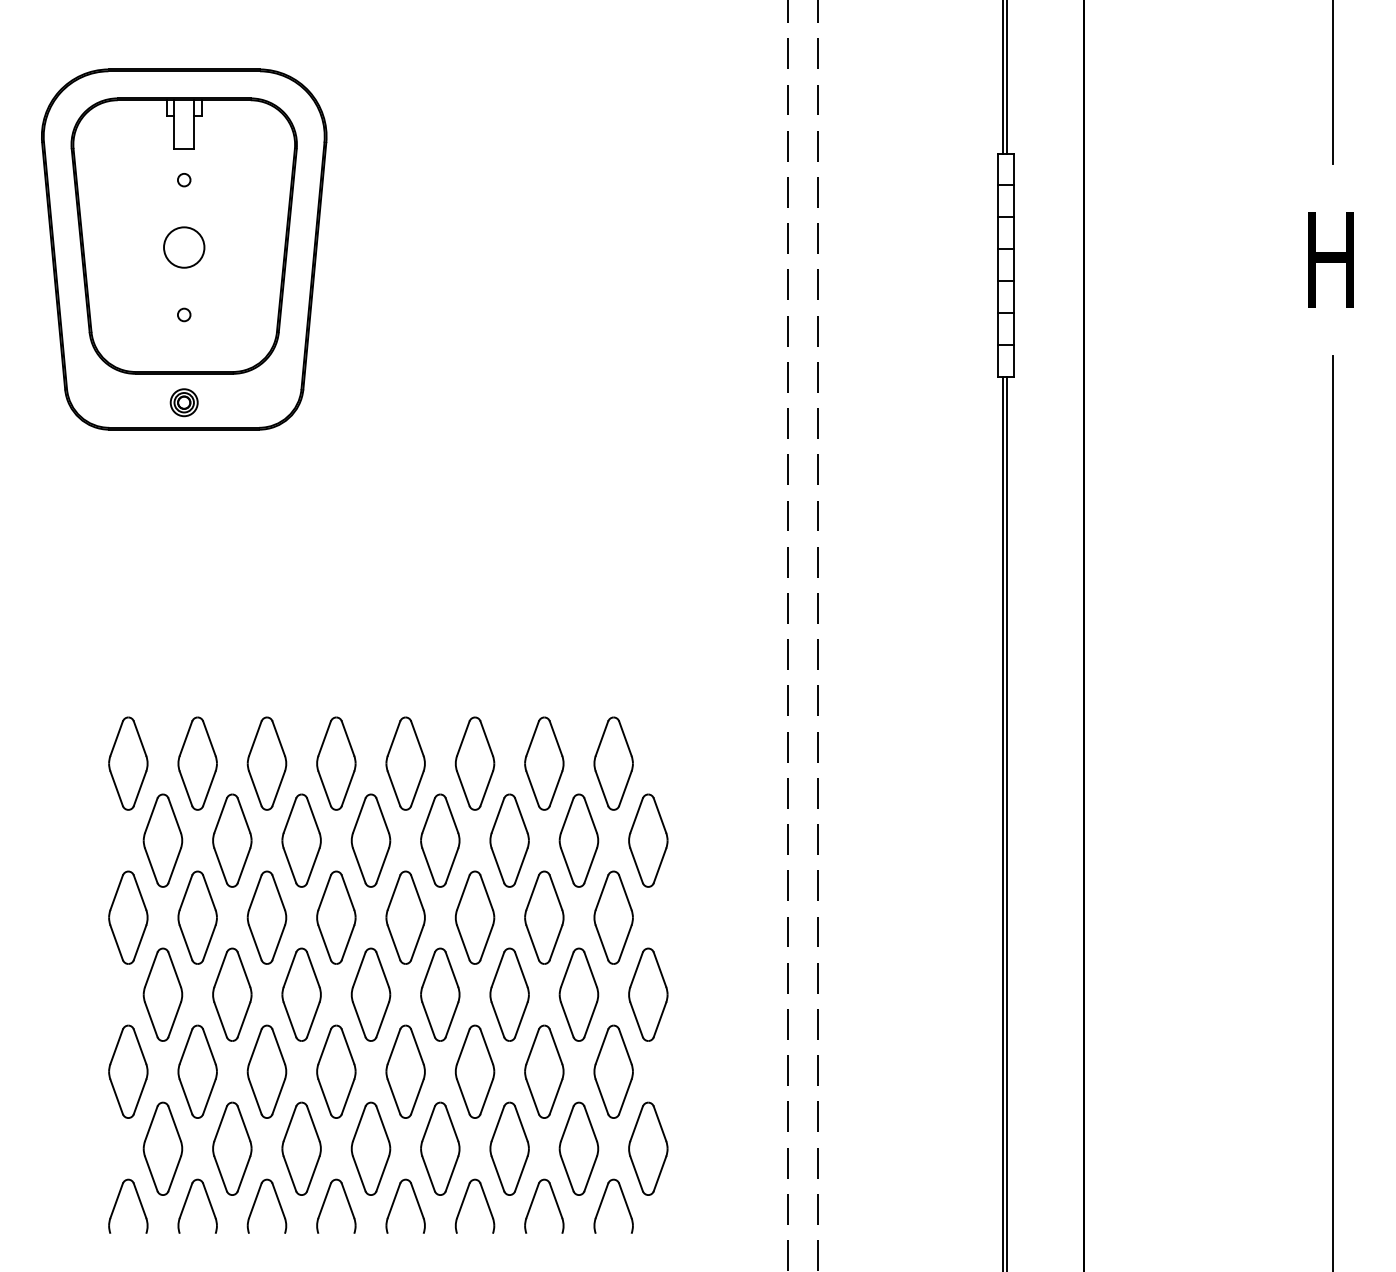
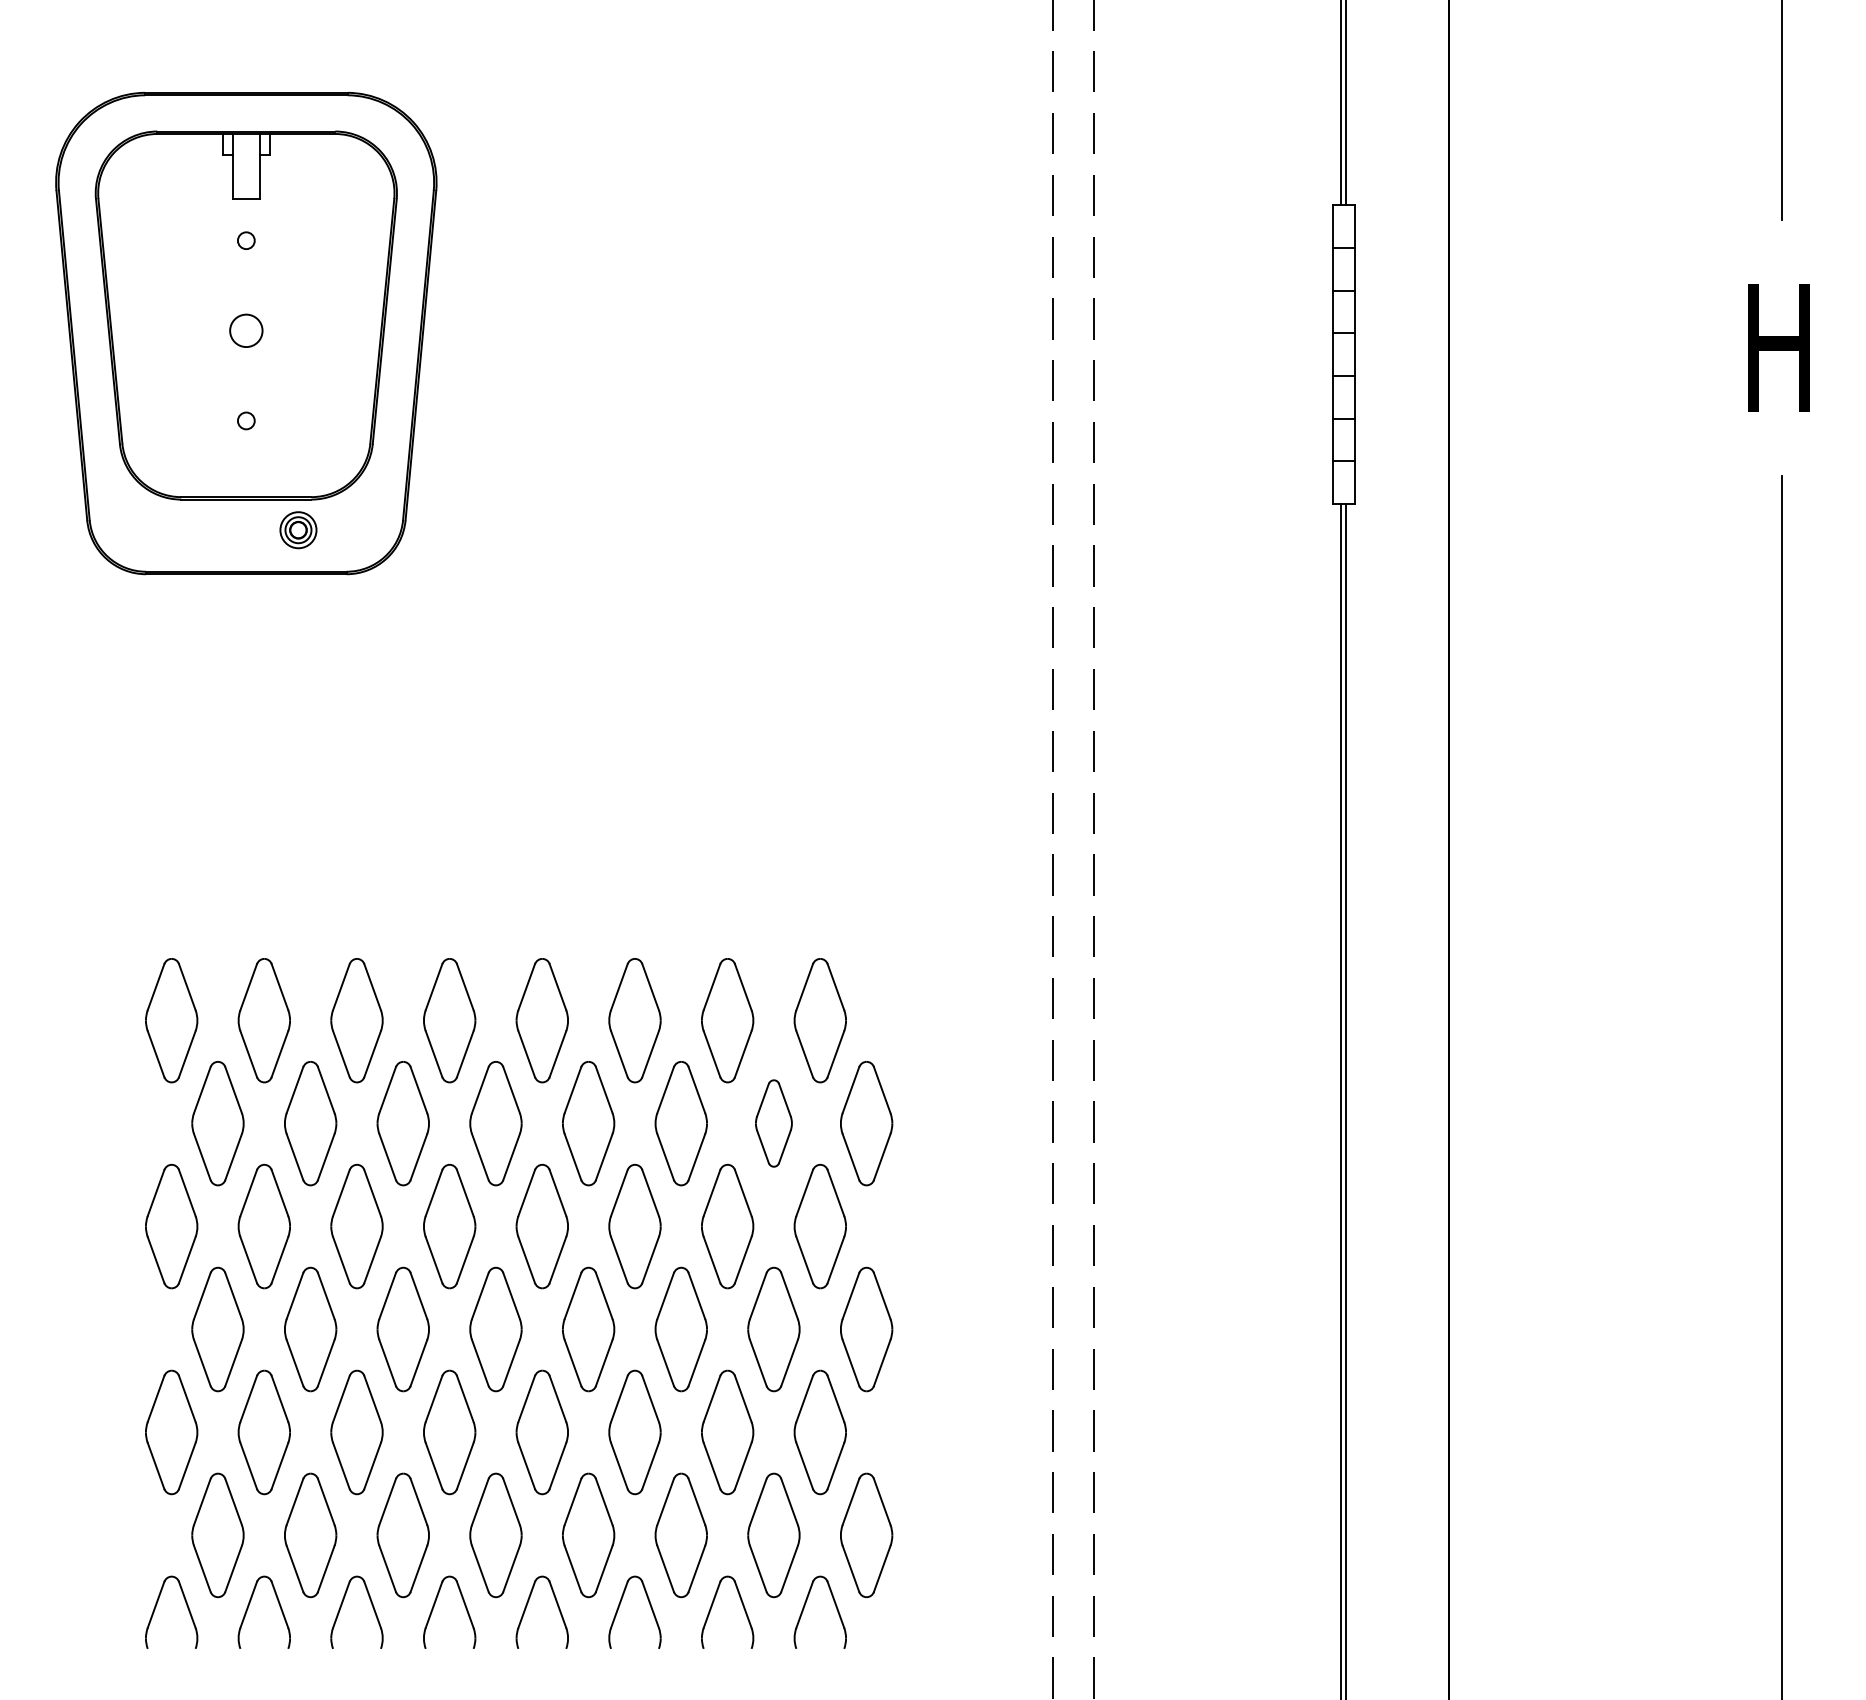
circle: (184, 247) -> (246, 330), size x0.6
part: (183, 402) -> (297, 529), moved
part: (578, 840) -> (773, 1123), size x0.7

